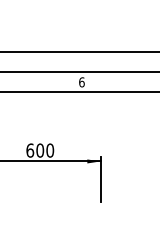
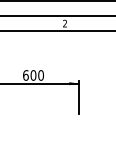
text: (81, 82) -> (64, 23), 6 -> 2

